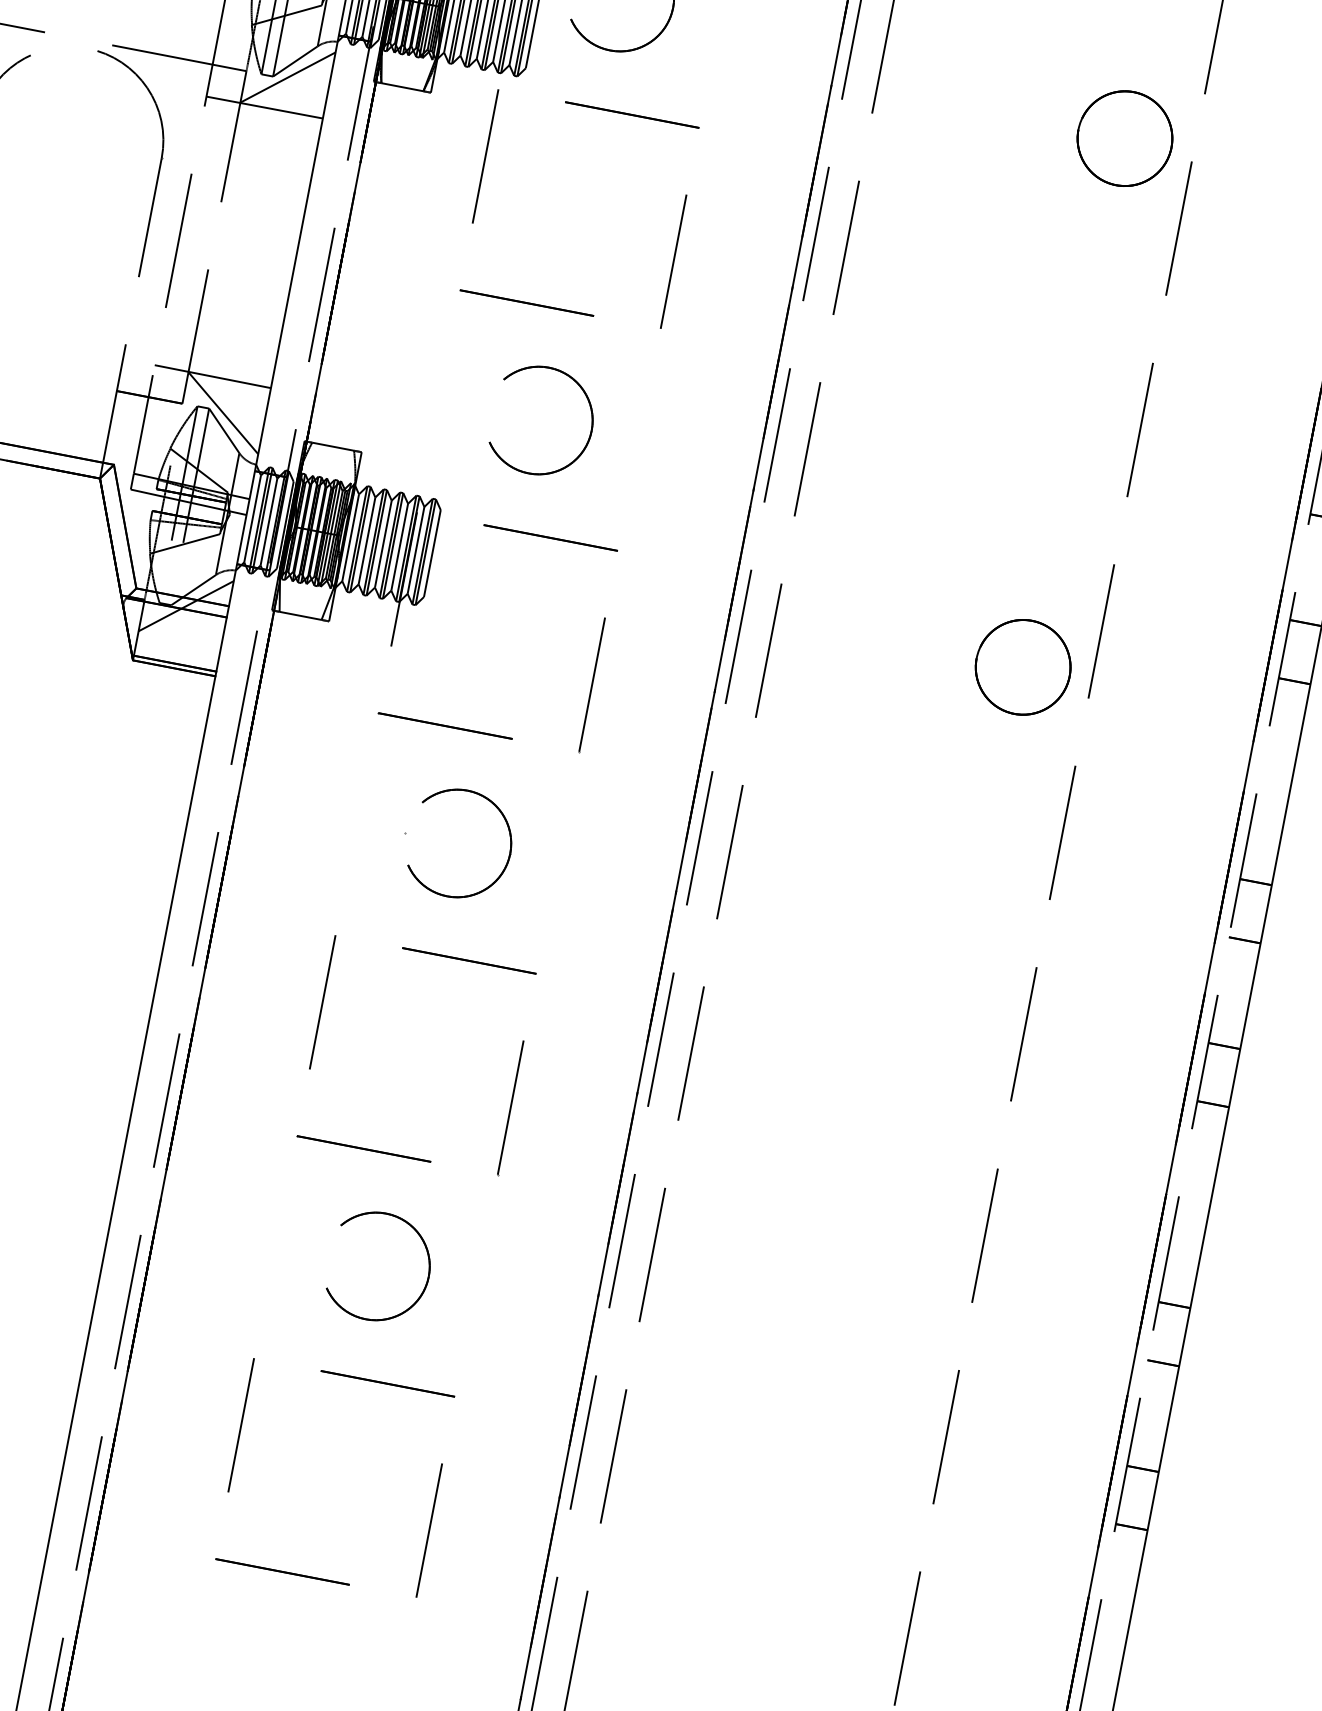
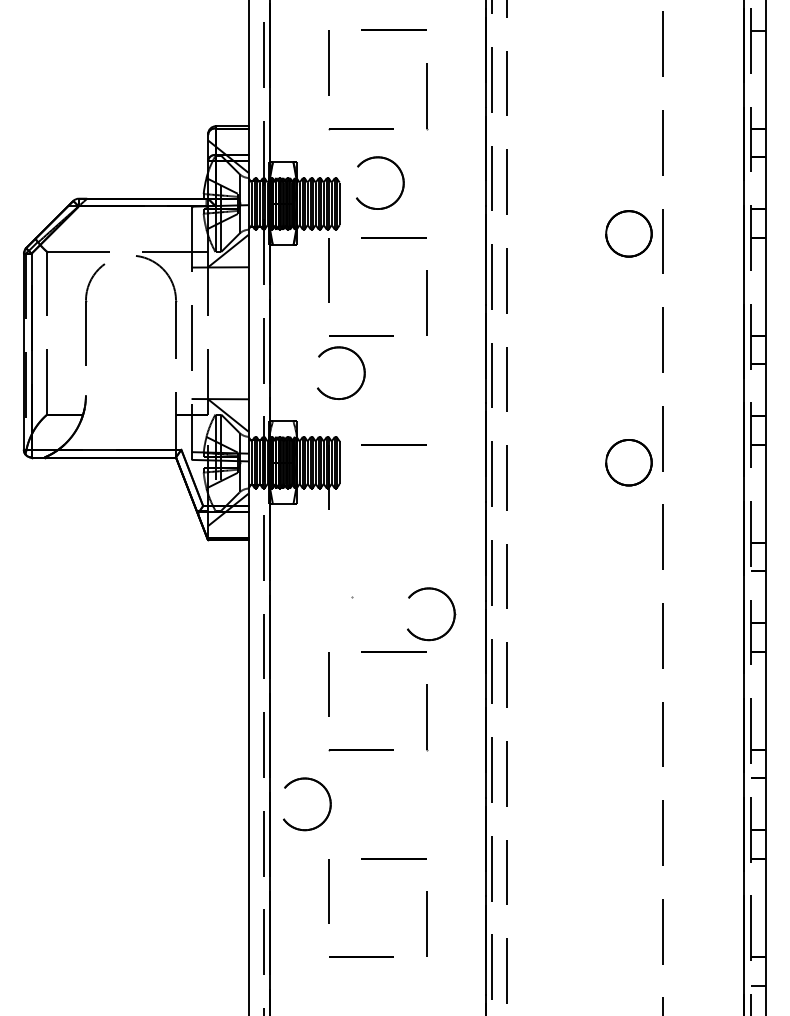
circle: (1124, 137) -> (628, 233), moved
part: (589, 416) -> (362, 366), moved
line: (592, 685) -> (427, 510), removed
line: (443, 726) -> (360, 543), removed
part: (507, 853) -> (453, 614), moved
part: (426, 1276) -> (329, 804), moved

